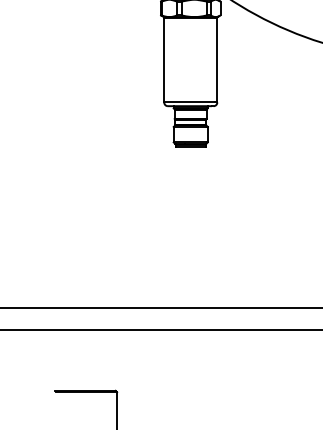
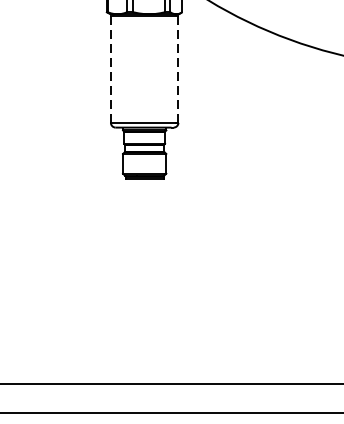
line: (217, 59) -> (178, 68), solid -> dashed
line: (164, 60) -> (111, 69), solid -> dashed

